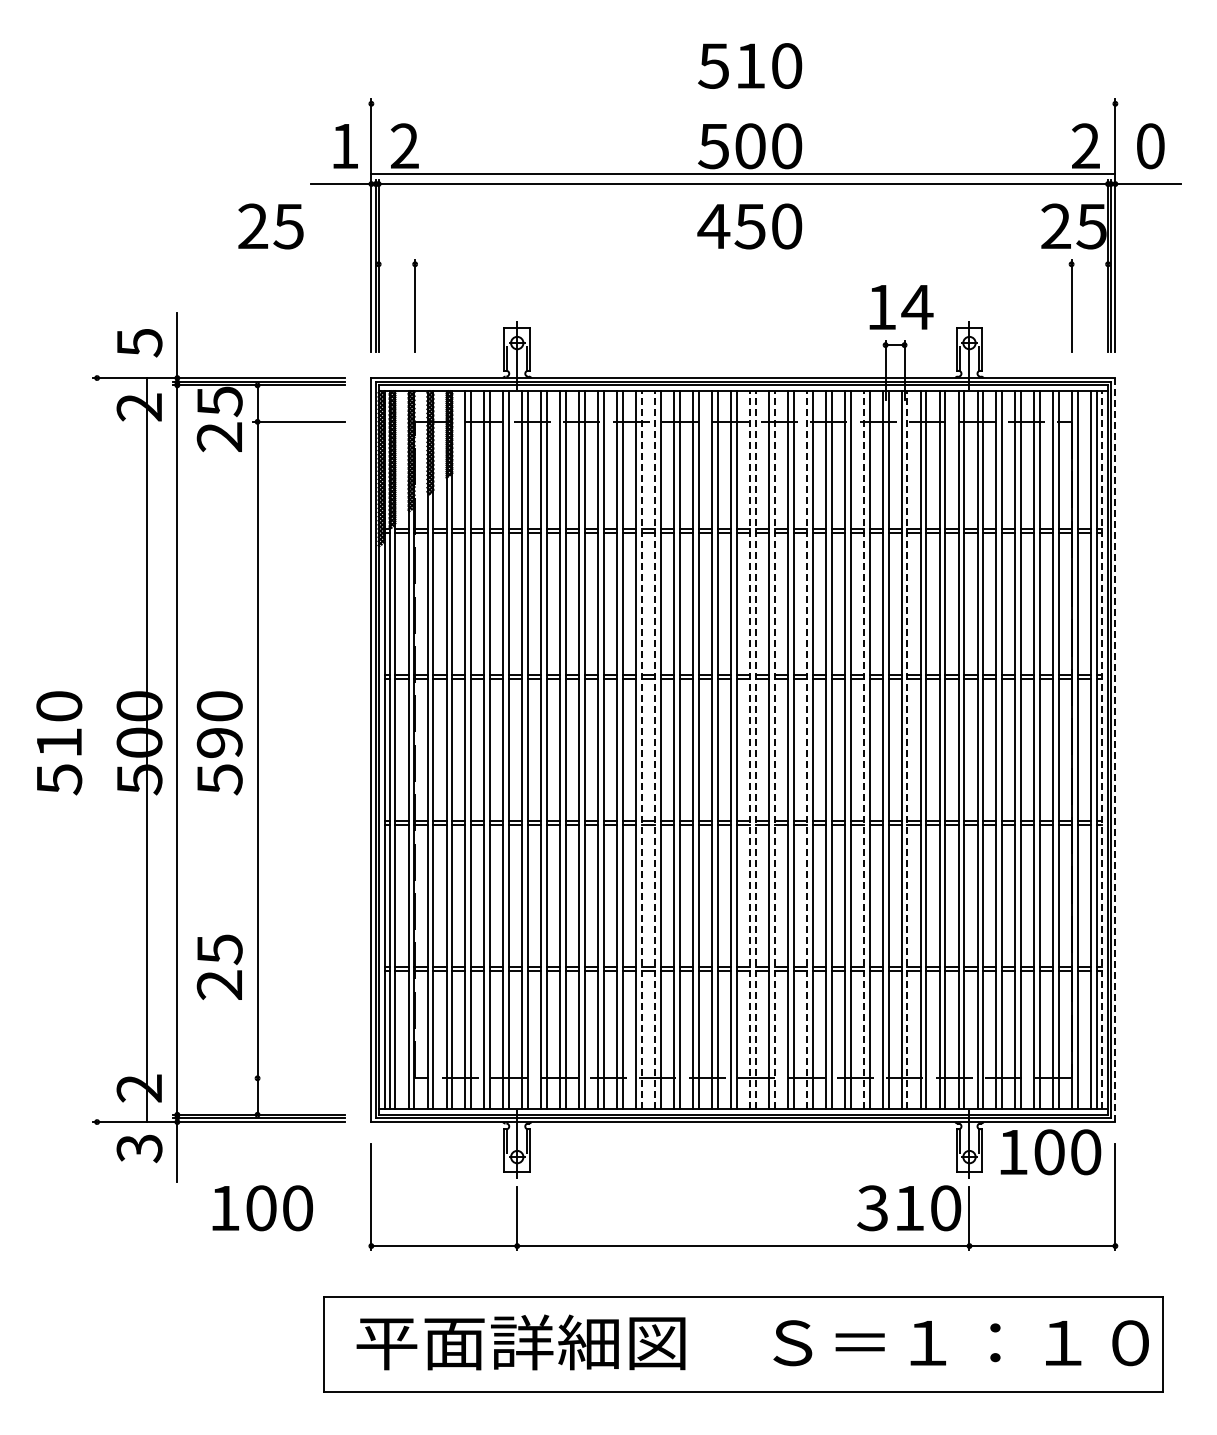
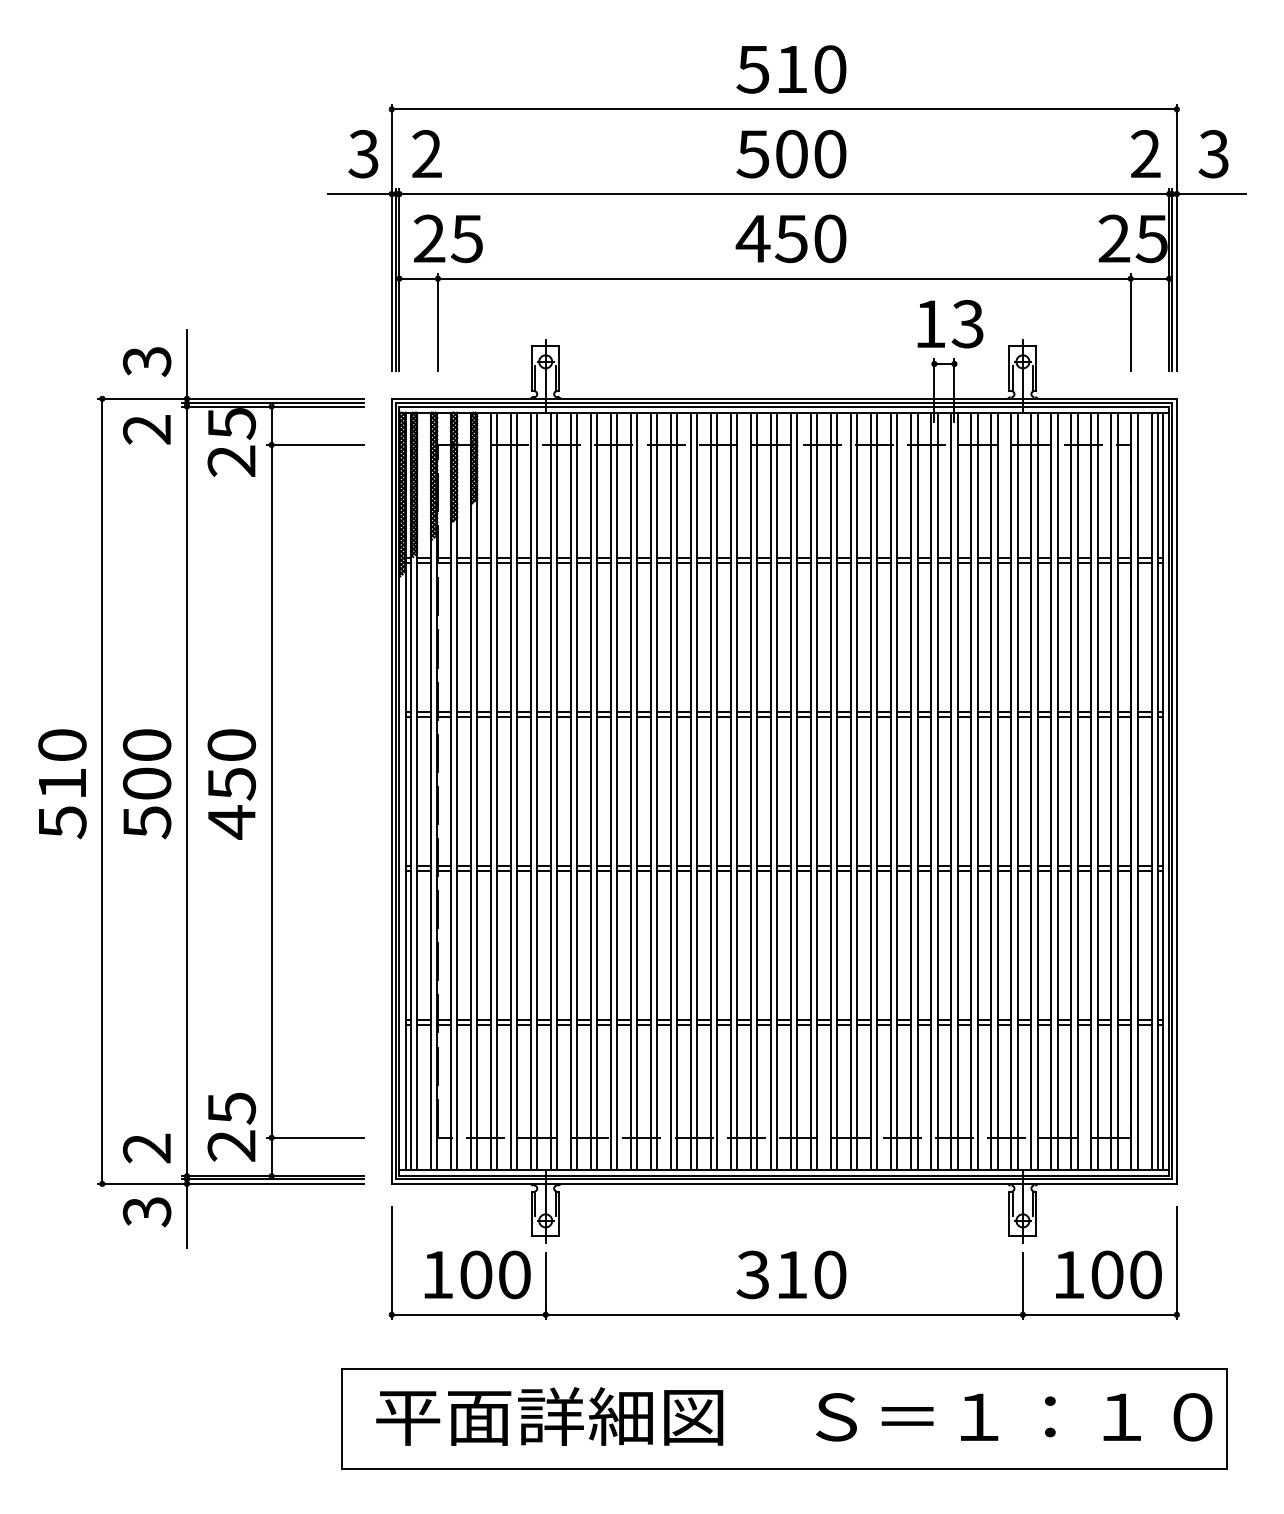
text: (344, 146) -> (363, 154), 1 -> 3
text: (1150, 146) -> (1213, 154), 0 -> 3
line: (743, 173) -> (784, 109), moved
text: (270, 226) -> (447, 238), moved
line: (743, 264) -> (784, 278), added
text: (917, 307) -> (968, 324), 14 -> 13
text: (139, 343) -> (147, 362), 5 -> 3
line: (147, 750) -> (102, 791), moved
line: (641, 750) -> (676, 791), dashed -> solid
line: (655, 750) -> (691, 791), dashed -> solid
line: (749, 750) -> (790, 791), dashed -> solid
line: (755, 750) -> (797, 791), dashed -> solid
line: (774, 750) -> (817, 791), dashed -> solid
line: (806, 750) -> (850, 791), dashed -> solid
line: (863, 750) -> (911, 791), dashed -> solid
line: (907, 750) -> (957, 791), dashed -> solid
line: (1102, 750) -> (1163, 791), dashed -> solid
line: (1115, 750) -> (1177, 791), dashed -> solid
text: (219, 762) -> (231, 804), 590 -> 450
text: (219, 966) -> (231, 1126), moved
line: (299, 1078) -> (315, 1137), added
text: (1050, 1152) -> (1108, 1275), moved
text: (262, 1208) -> (477, 1275), moved
text: (909, 1208) -> (791, 1275), moved

